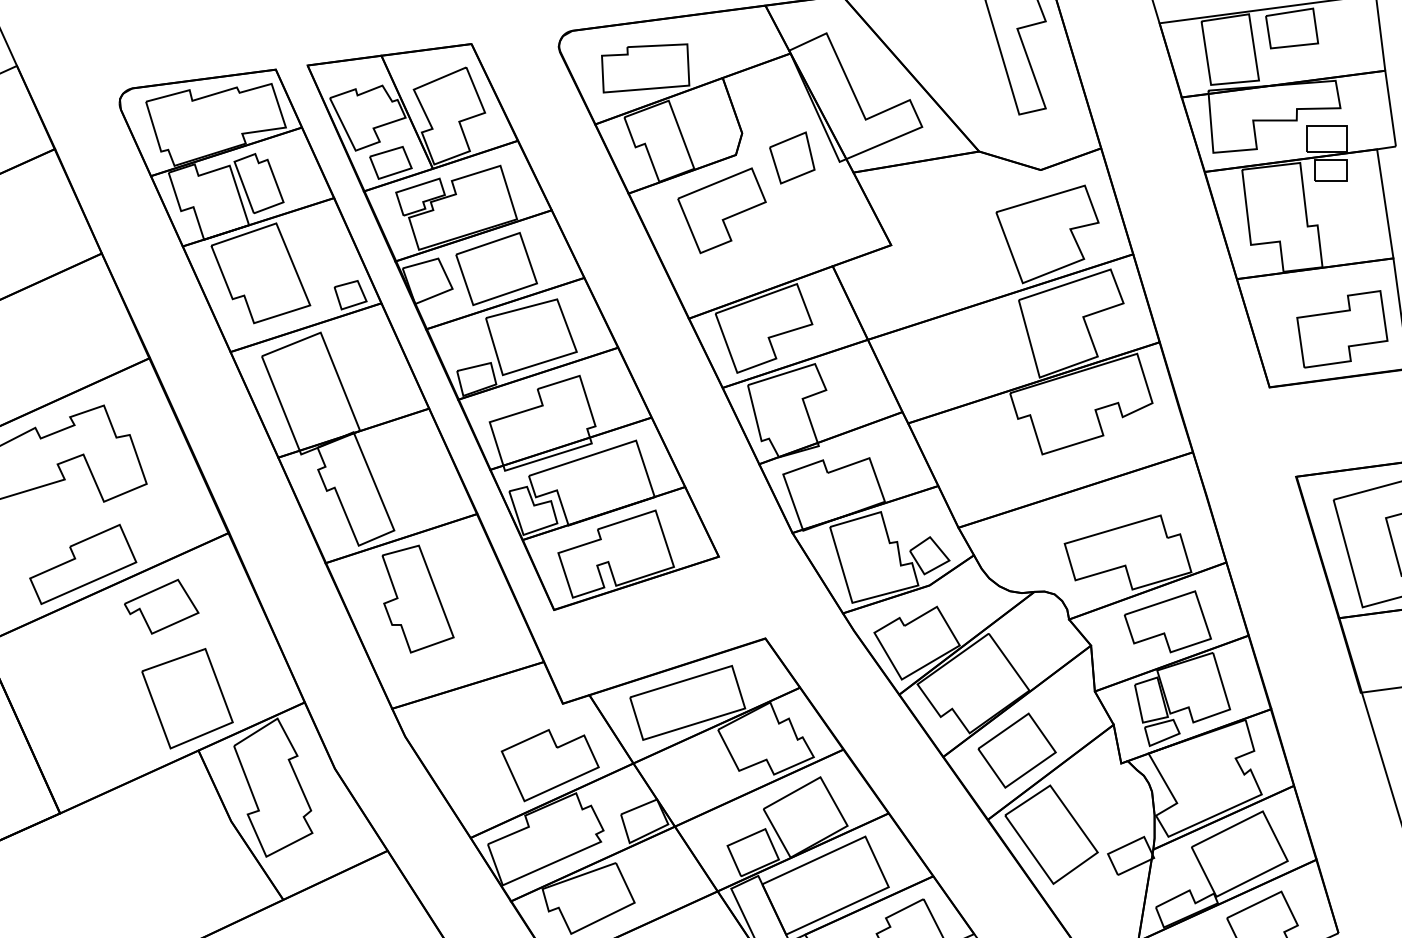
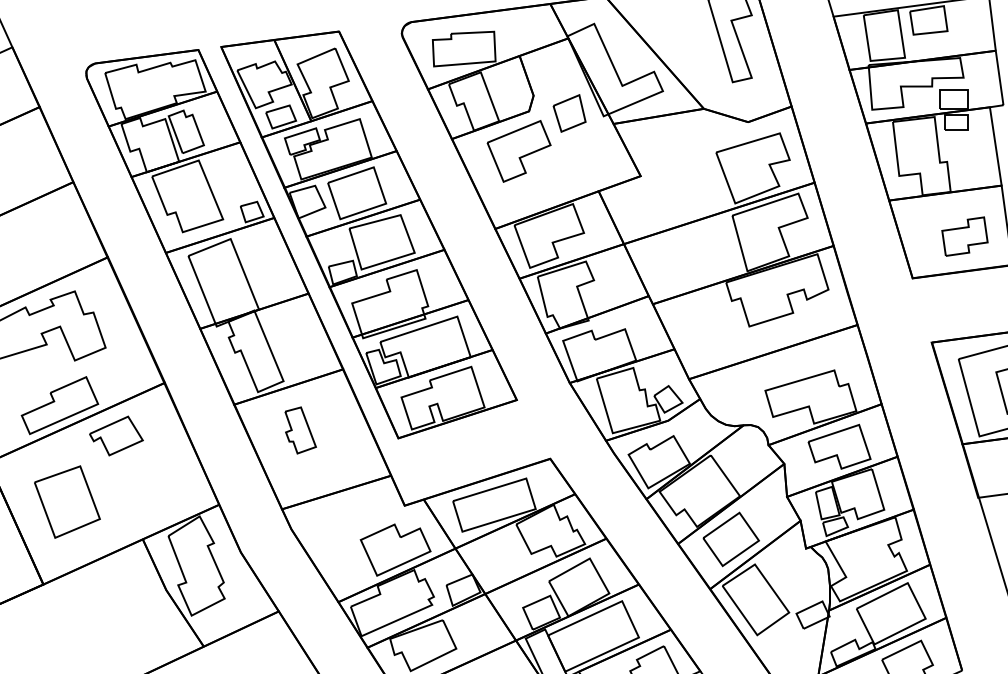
part: (1342, 329) -> (965, 236), size x0.7
part: (417, 598) -> (300, 430), size x0.6
part: (187, 698) -> (67, 501), moved

